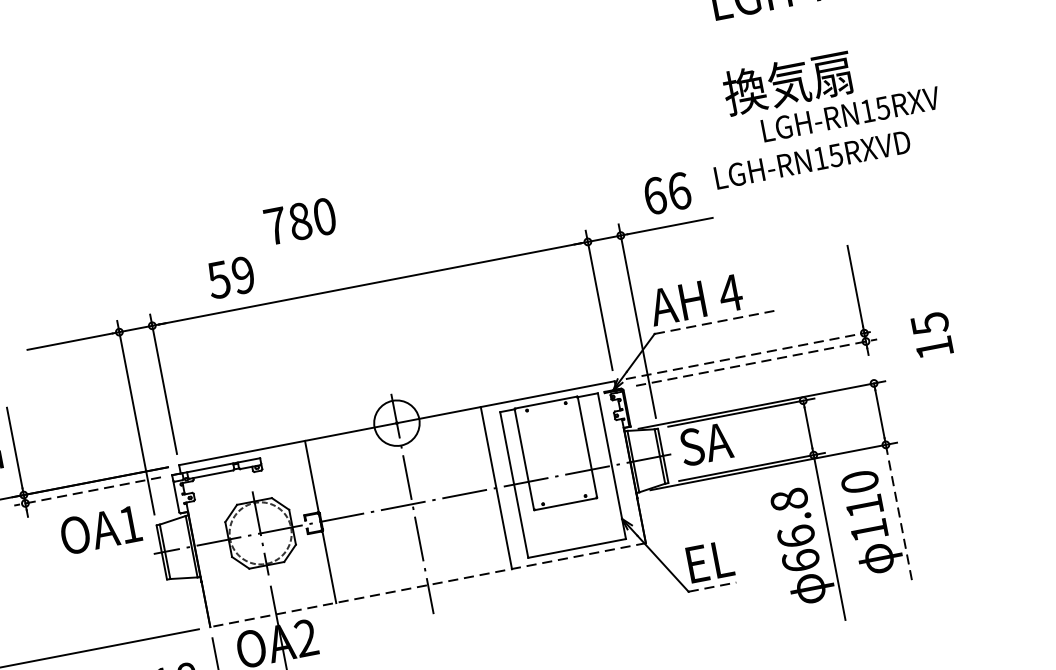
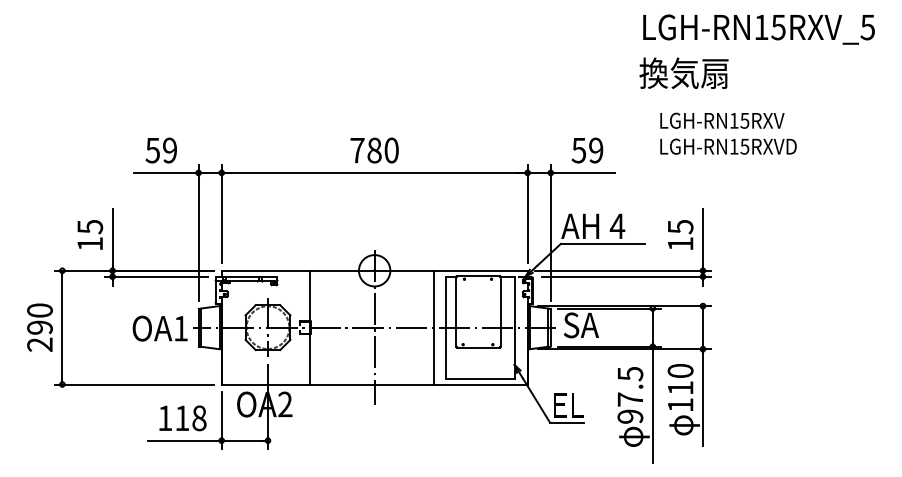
text: (787, 81) -> (683, 72), moved
text: (812, 159) -> (728, 146), moved
text: (666, 193) -> (587, 150), 66 -> 59
text: (300, 221) -> (374, 150), moved
text: (229, 277) -> (160, 150), moved
line: (713, 321) -> (602, 243), dashed -> solid
text: (931, 334) -> (680, 234), moved
line: (751, 354) -> (623, 270), dashed -> solid
line: (757, 362) -> (626, 276), dashed -> solid
line: (87, 491) -> (156, 276), dashed -> solid
line: (898, 513) -> (702, 397), dashed -> solid
text: (795, 529) -> (630, 394), 66.8 -> 97.5
text: (99, 530) -> (159, 328), moved
line: (427, 585) -> (374, 384), dashed -> solid
line: (713, 586) -> (567, 422), dashed -> solid

